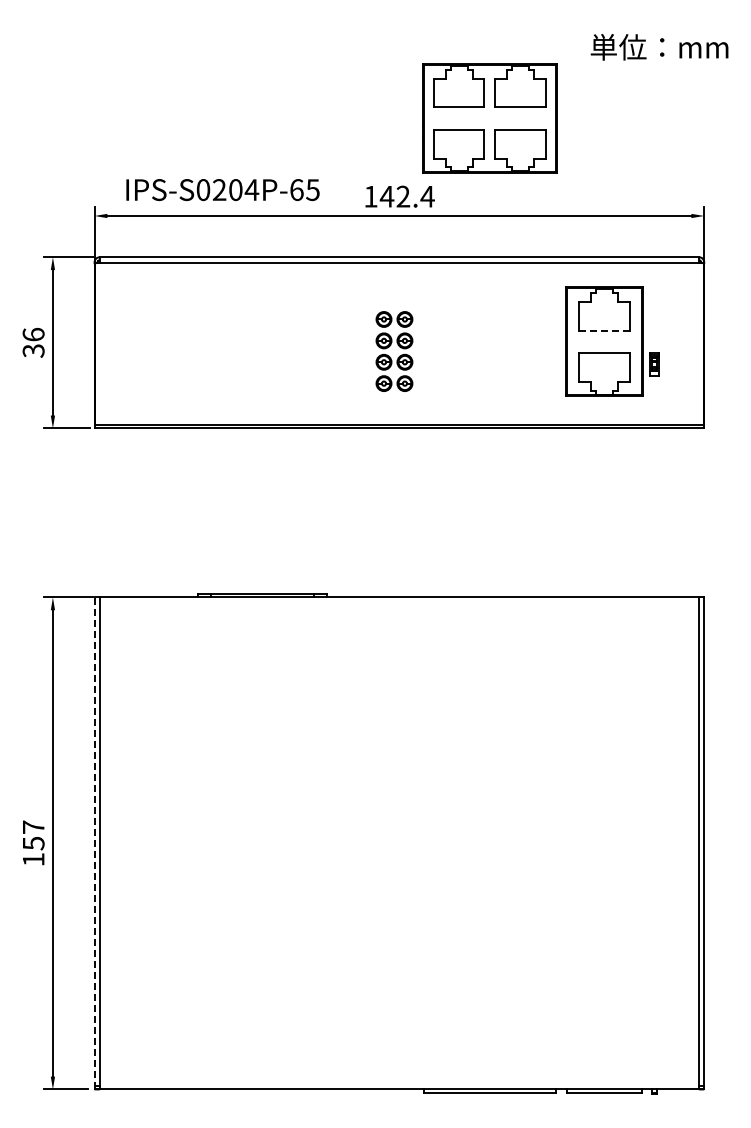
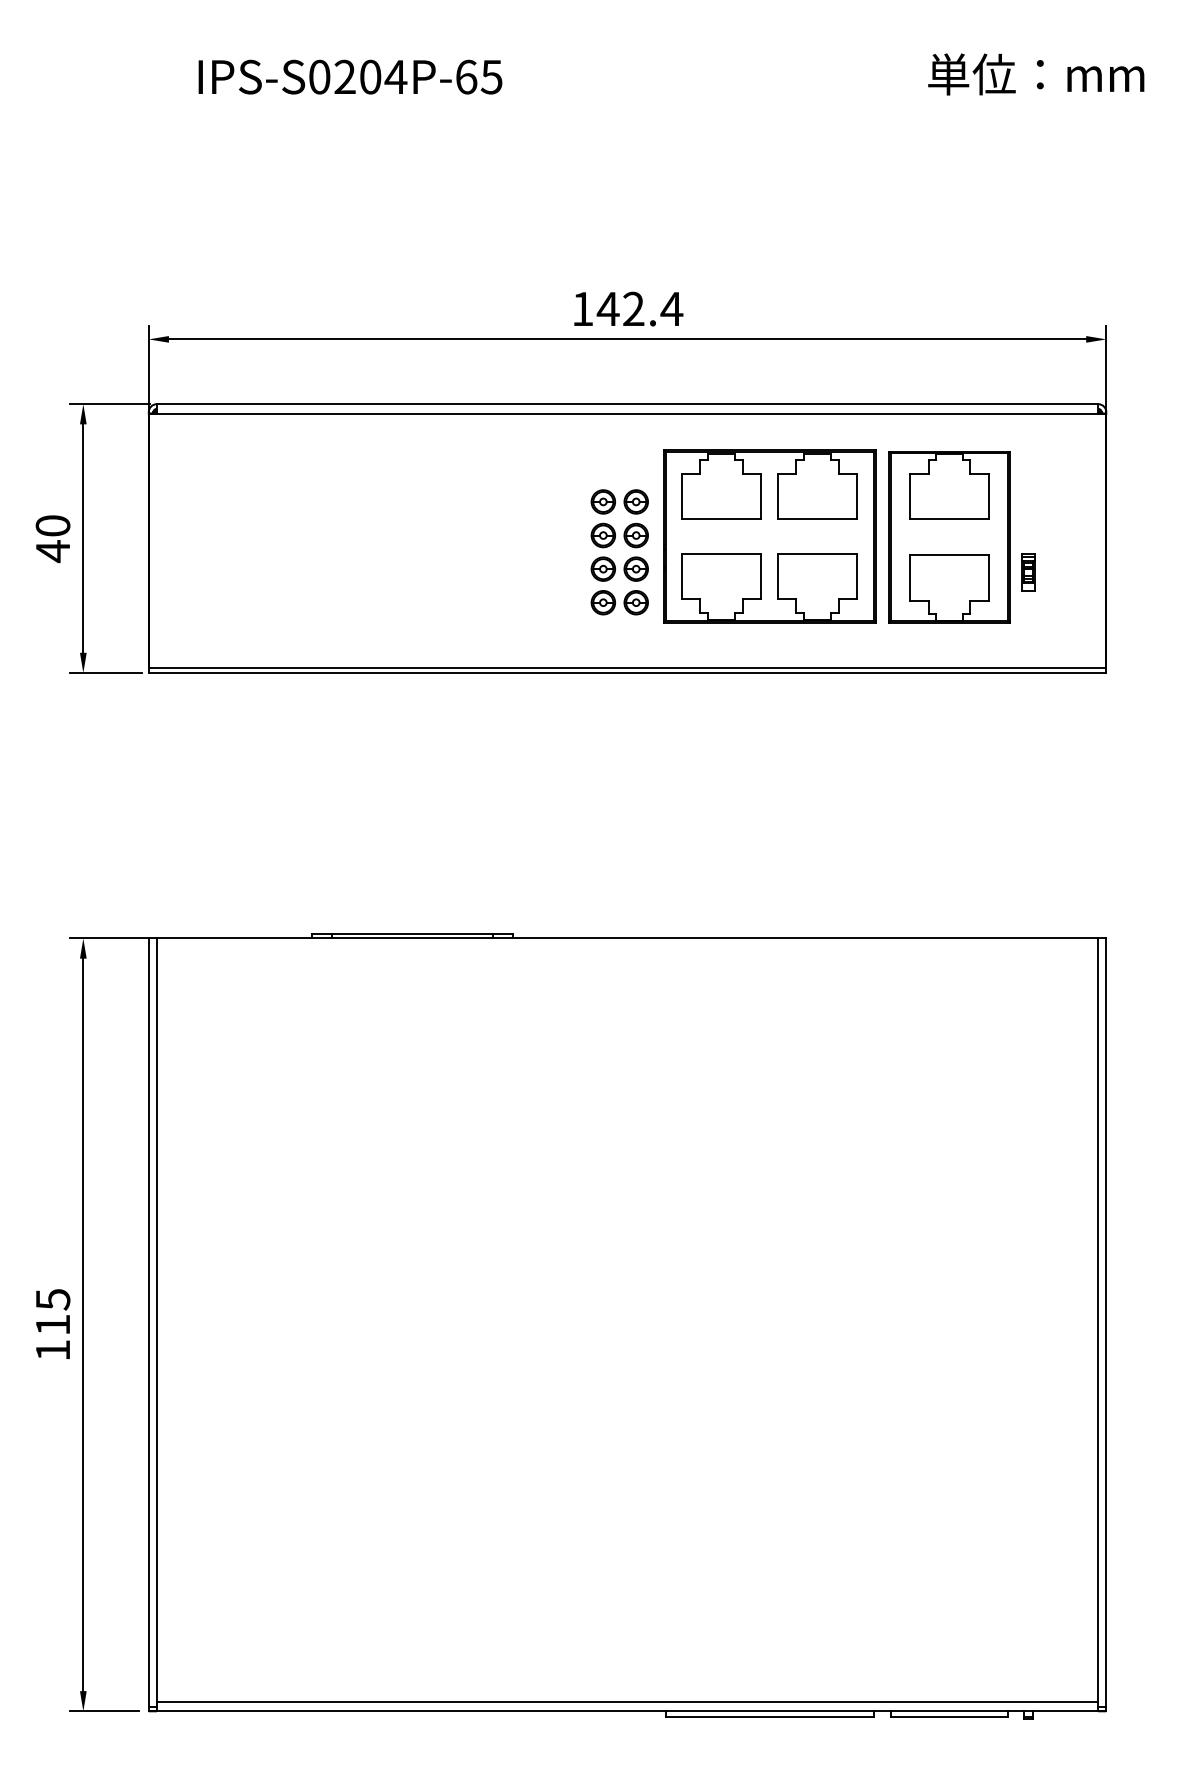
part: (489, 118) -> (769, 536), moved
text: (222, 190) -> (349, 77), moved
line: (603, 330) -> (948, 519), dashed -> solid
text: (33, 342) -> (52, 538), 36 -> 40
text: (33, 835) -> (52, 1312), 157 -> 115
line: (94, 842) -> (148, 1323), dashed -> solid
line: (399, 1083) -> (627, 1701), added

